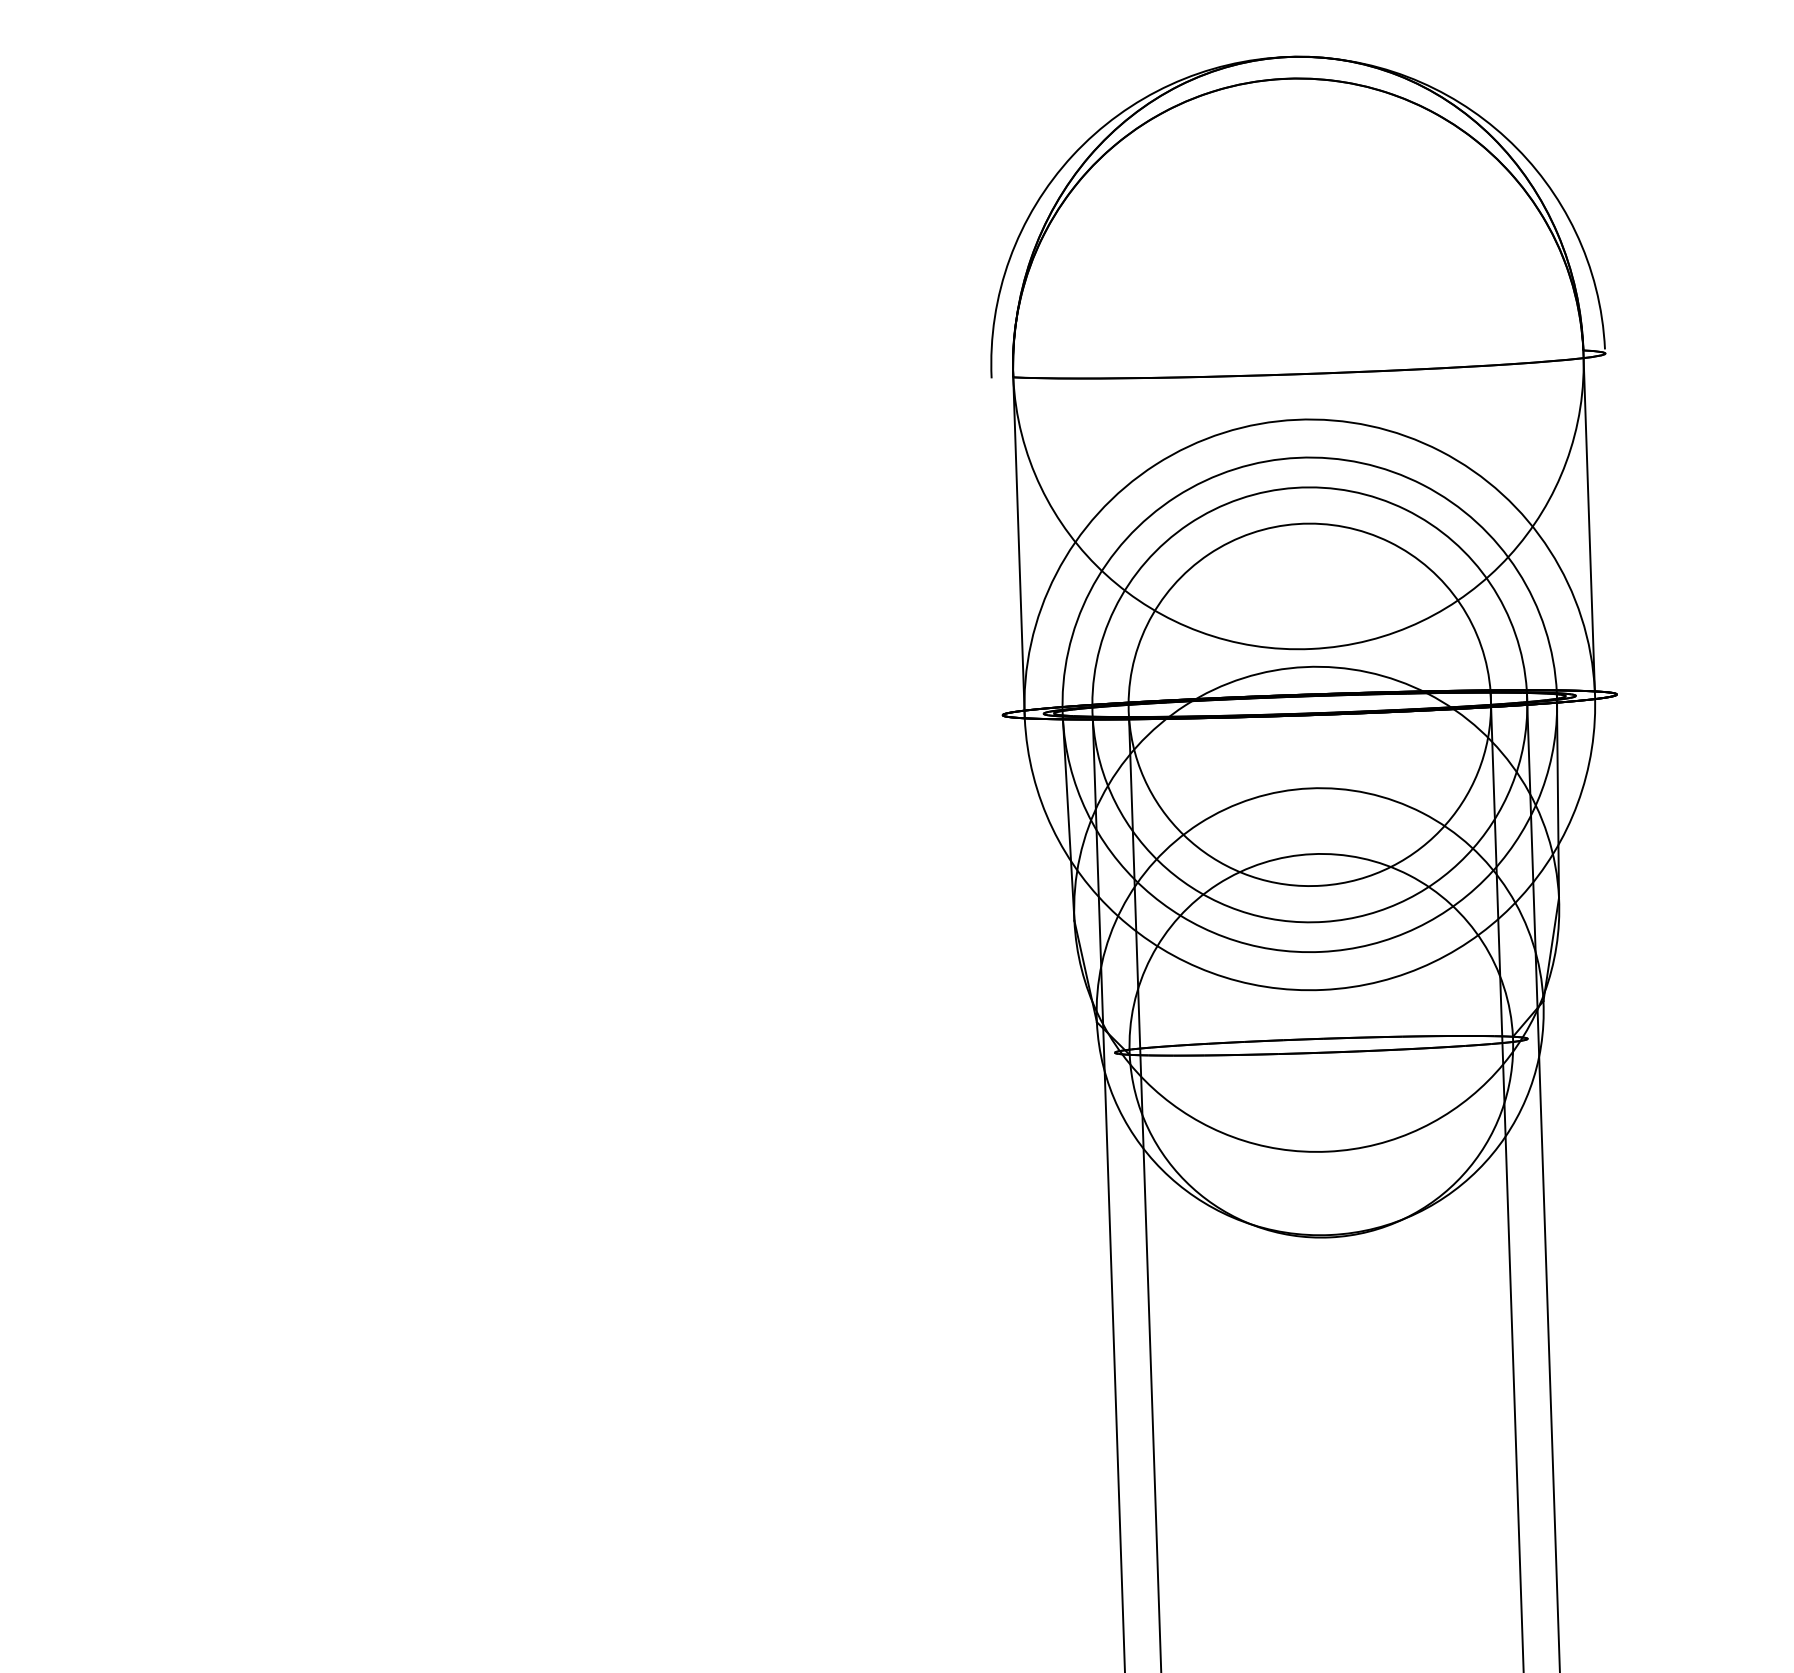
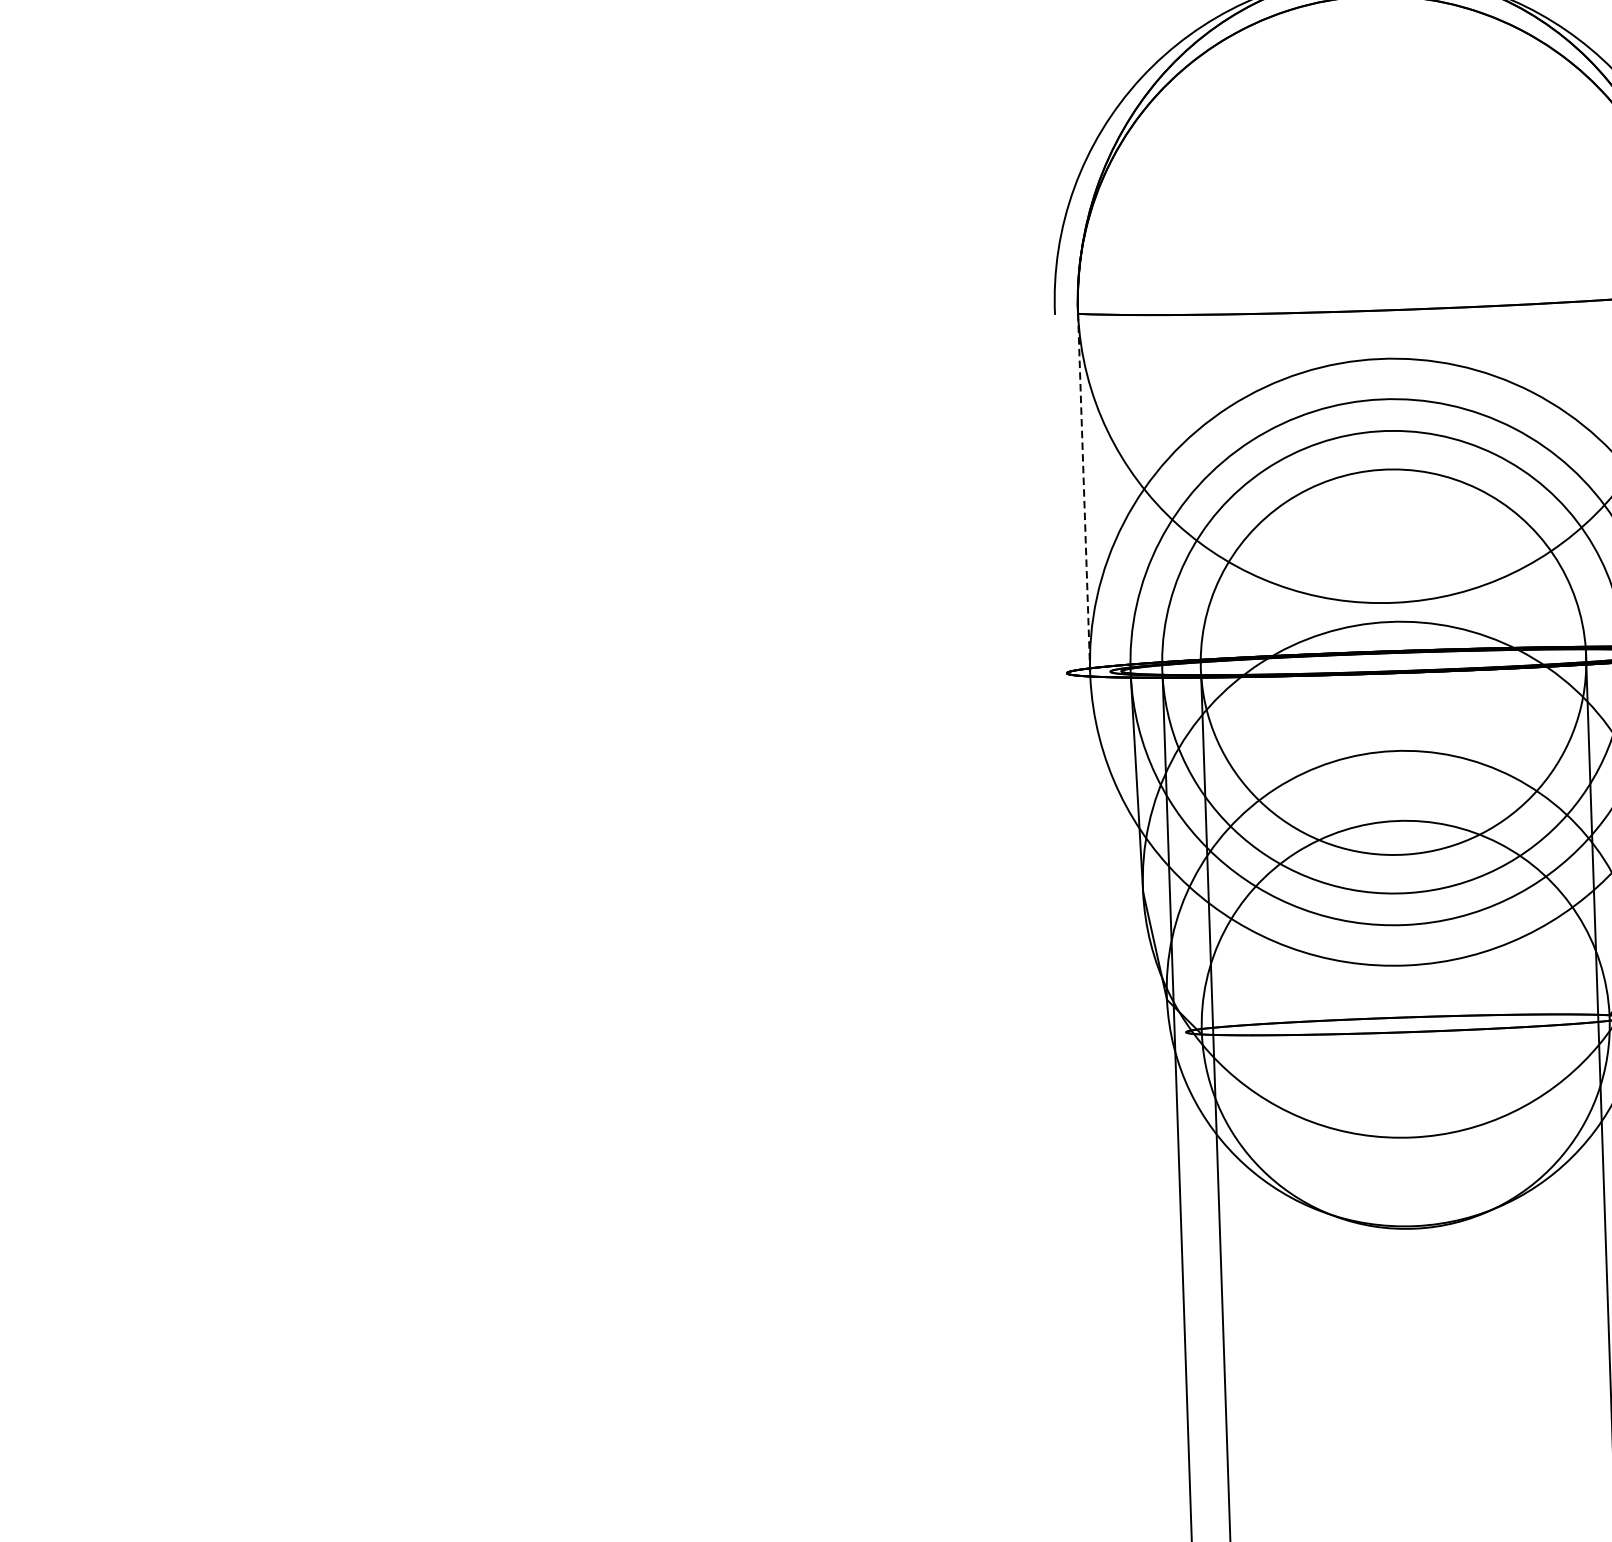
line: (1019, 547) -> (1084, 494), solid -> dashed

